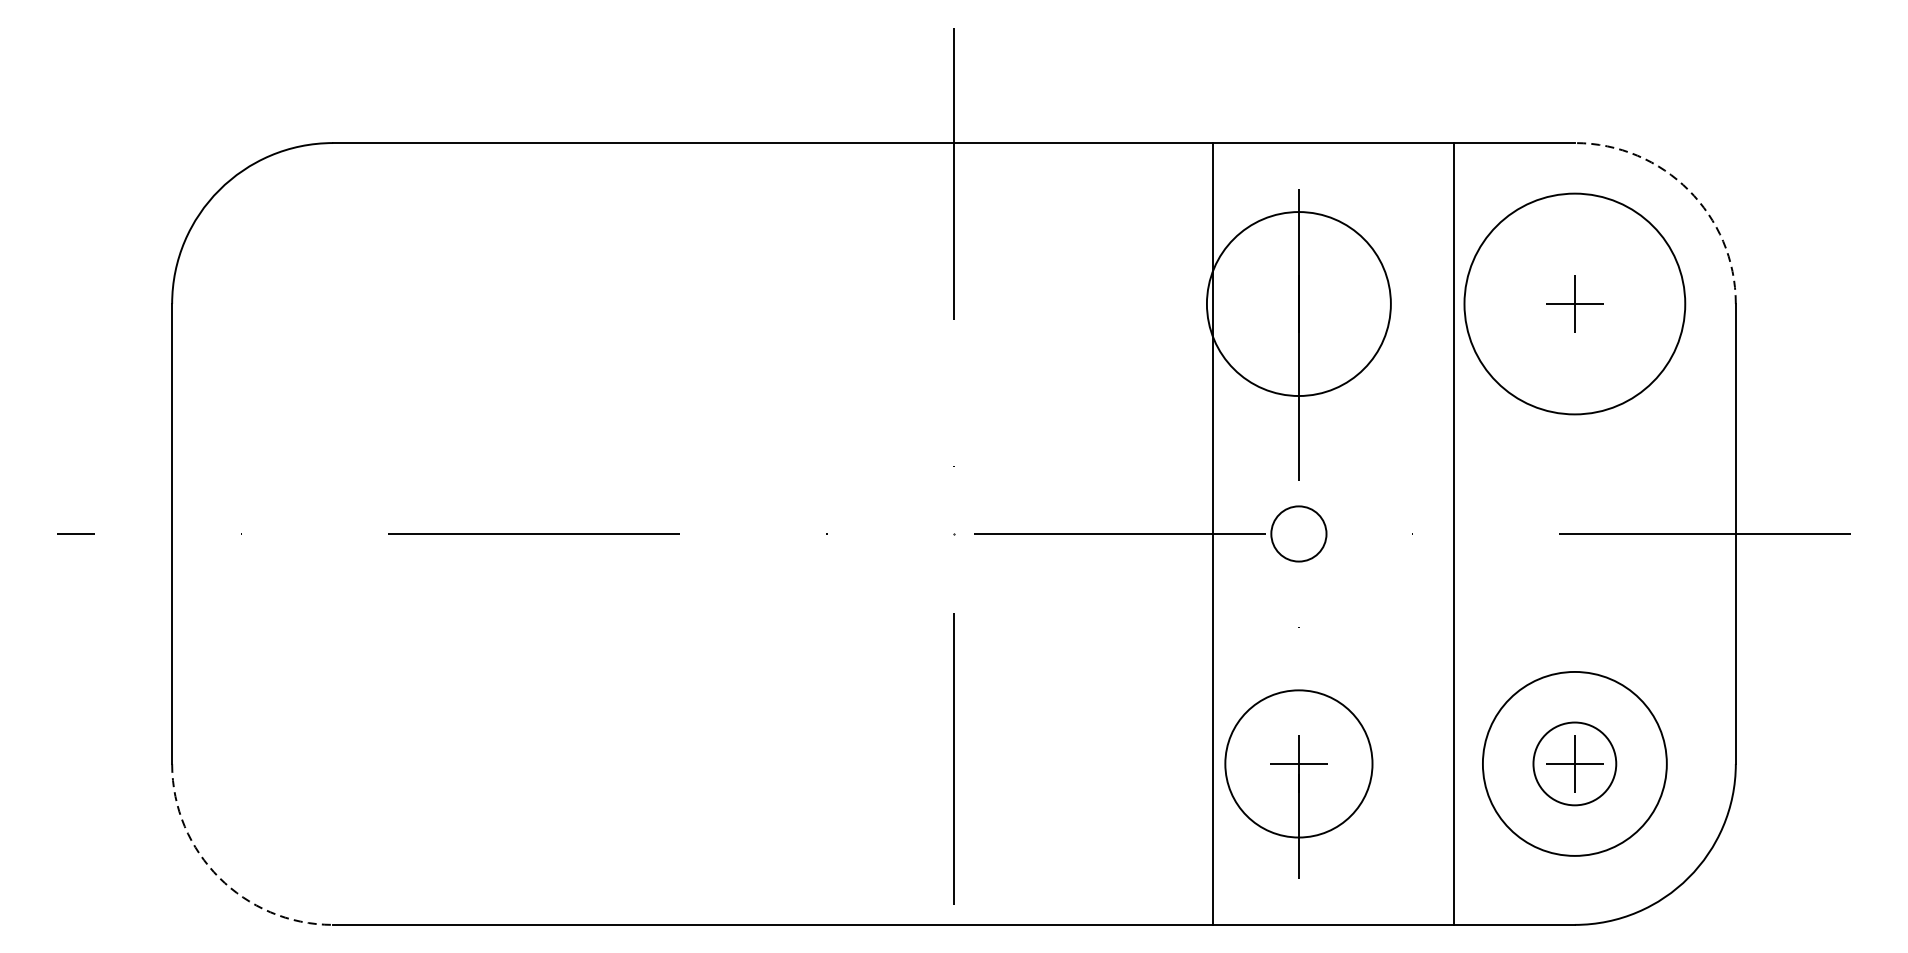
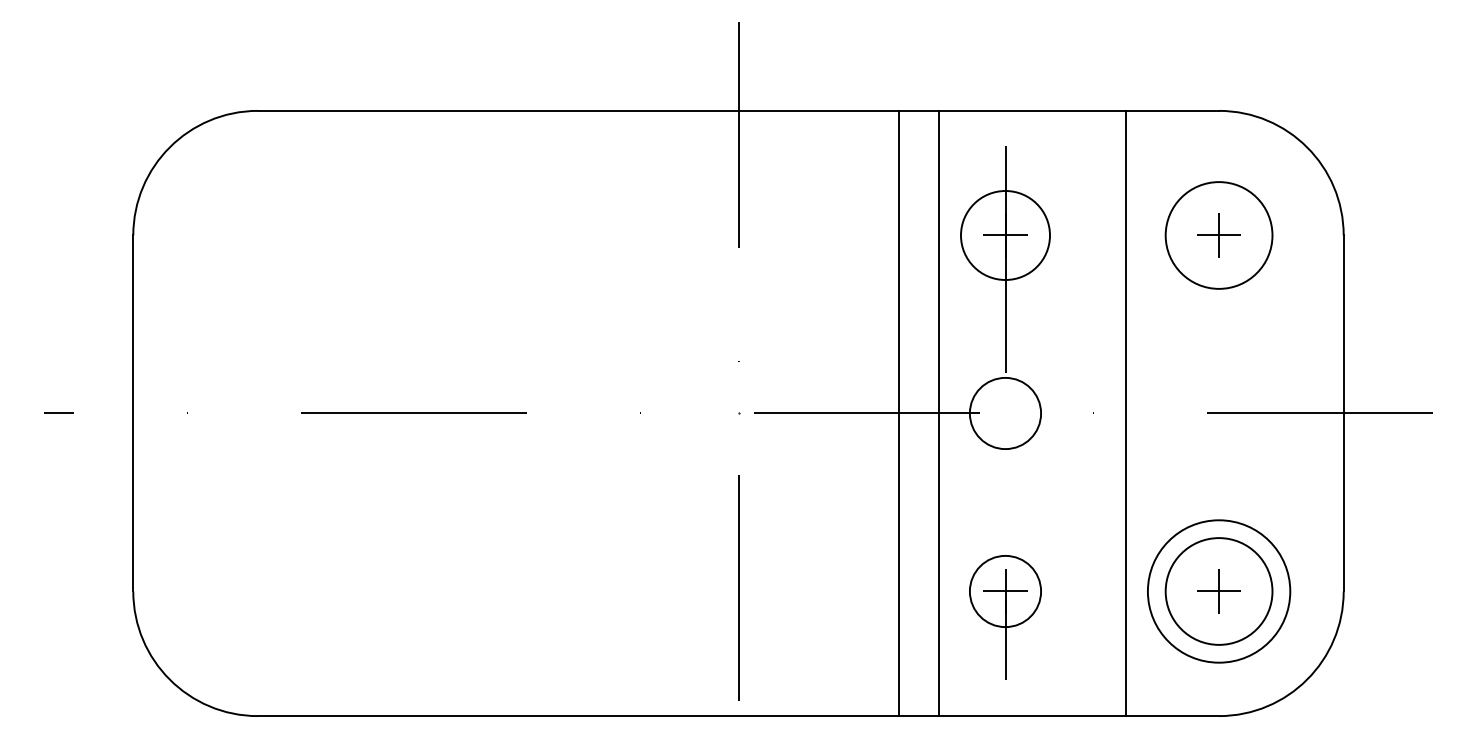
arc: (1689, 190) -> (1307, 147), dashed -> solid
circle: (1297, 304) -> (1004, 235), size x0.62
line: (1298, 304) -> (1005, 235), added
circle: (1574, 304) -> (1218, 235), size x0.62
line: (1160, 533) -> (898, 413), added
circle: (1298, 533) -> (1005, 413), size x1.67
circle: (1298, 763) -> (1005, 591), size x0.62
circle: (1574, 763) -> (1218, 591), size x1.67
arc: (218, 877) -> (169, 679), dashed -> solid

